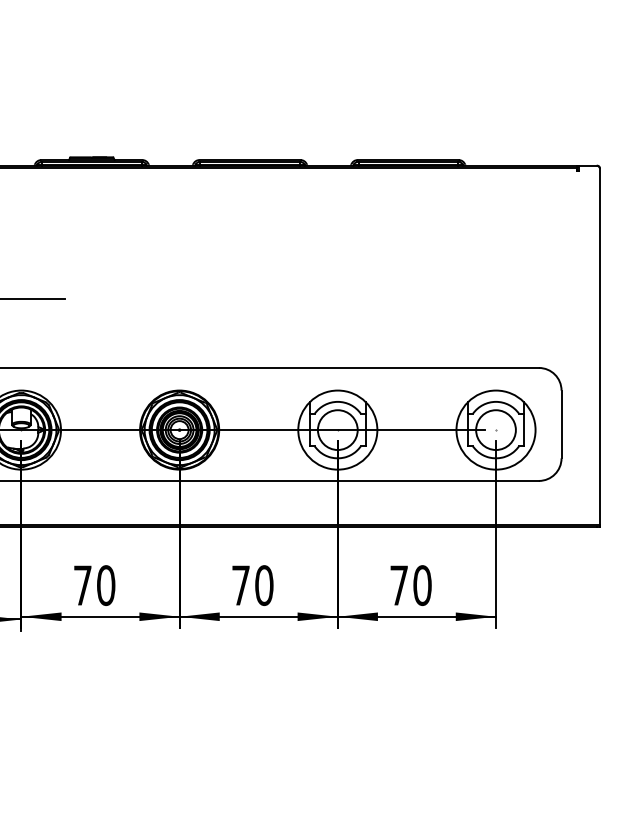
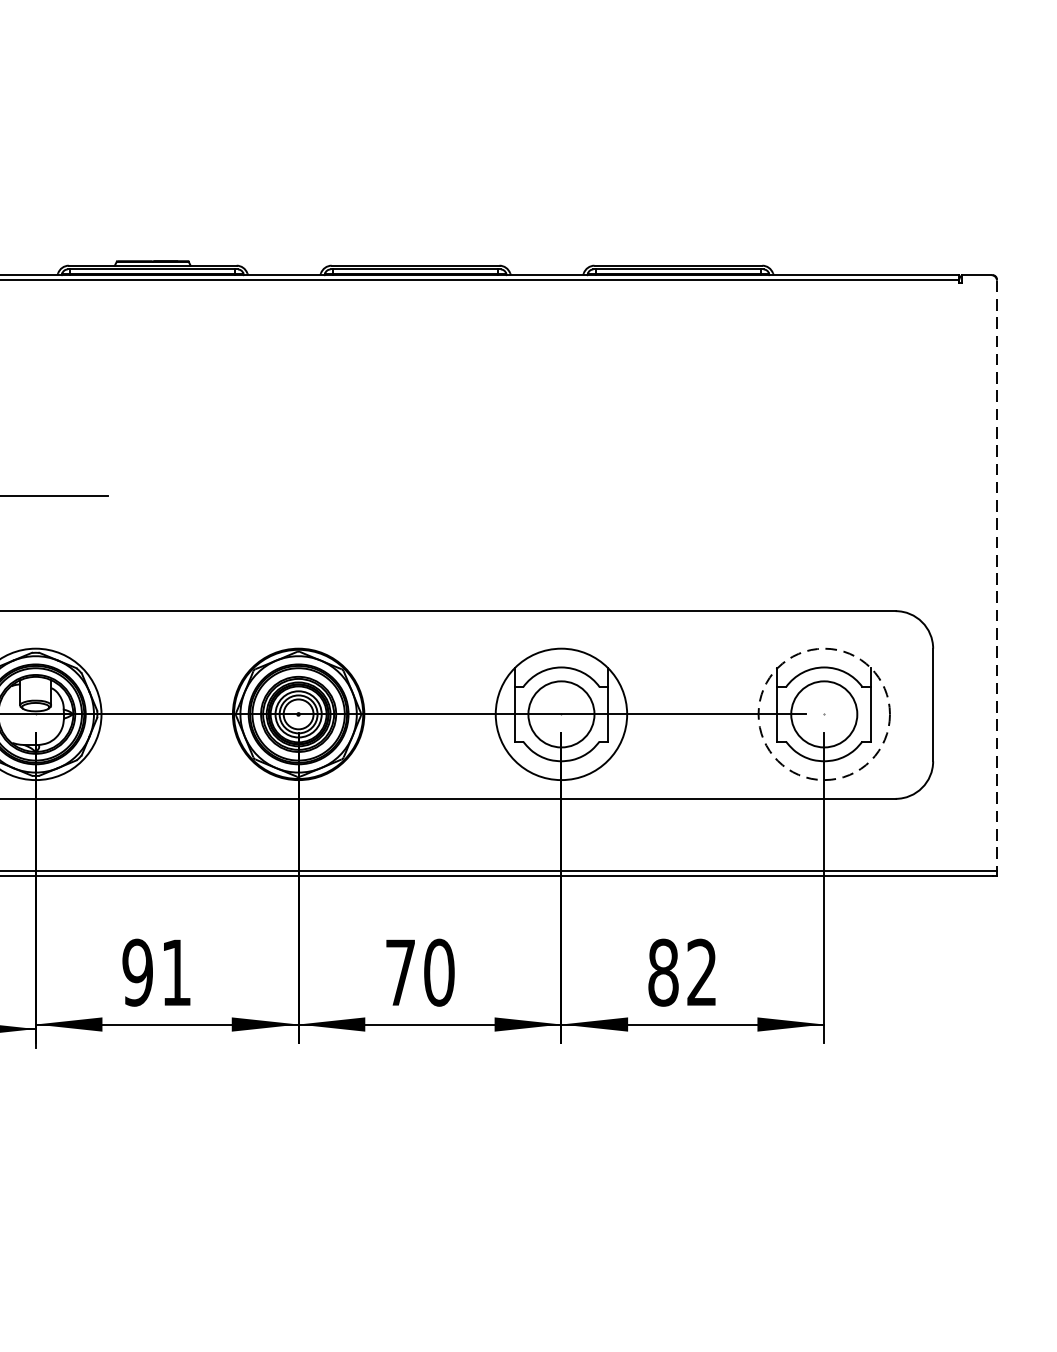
line: (599, 346) -> (996, 575), solid -> dashed
circle: (495, 429) -> (823, 713), solid -> dashed
text: (94, 585) -> (157, 972), 70 -> 91
text: (410, 585) -> (682, 972), 70 -> 82

